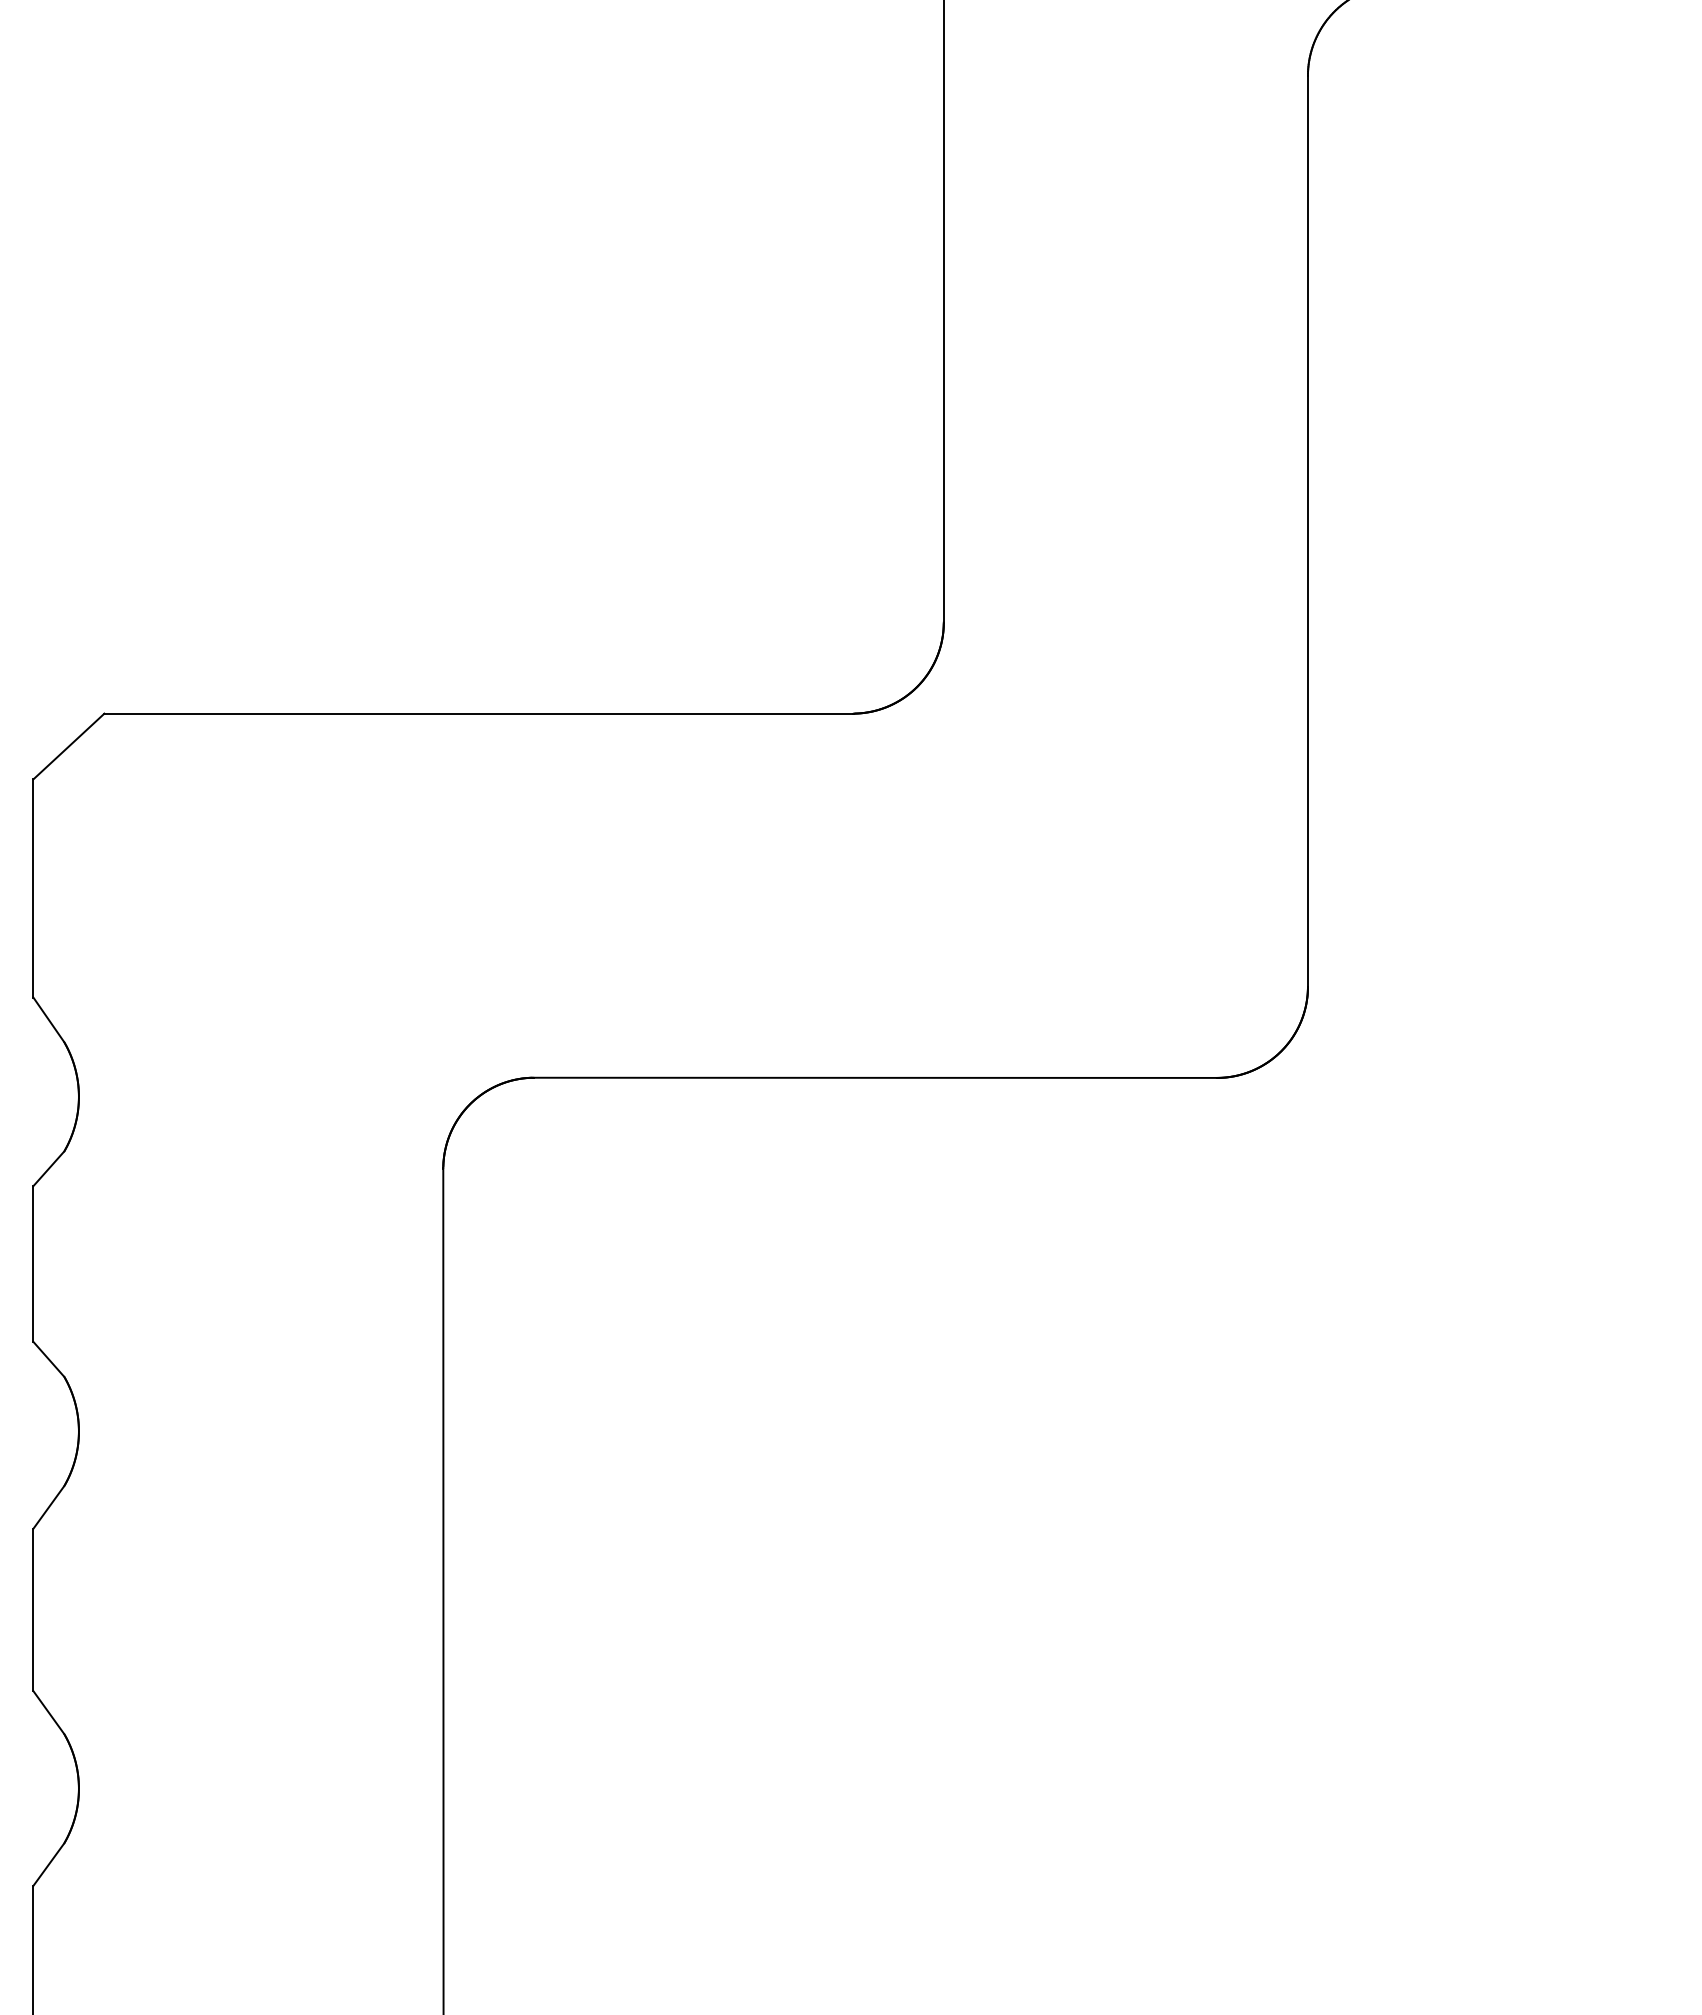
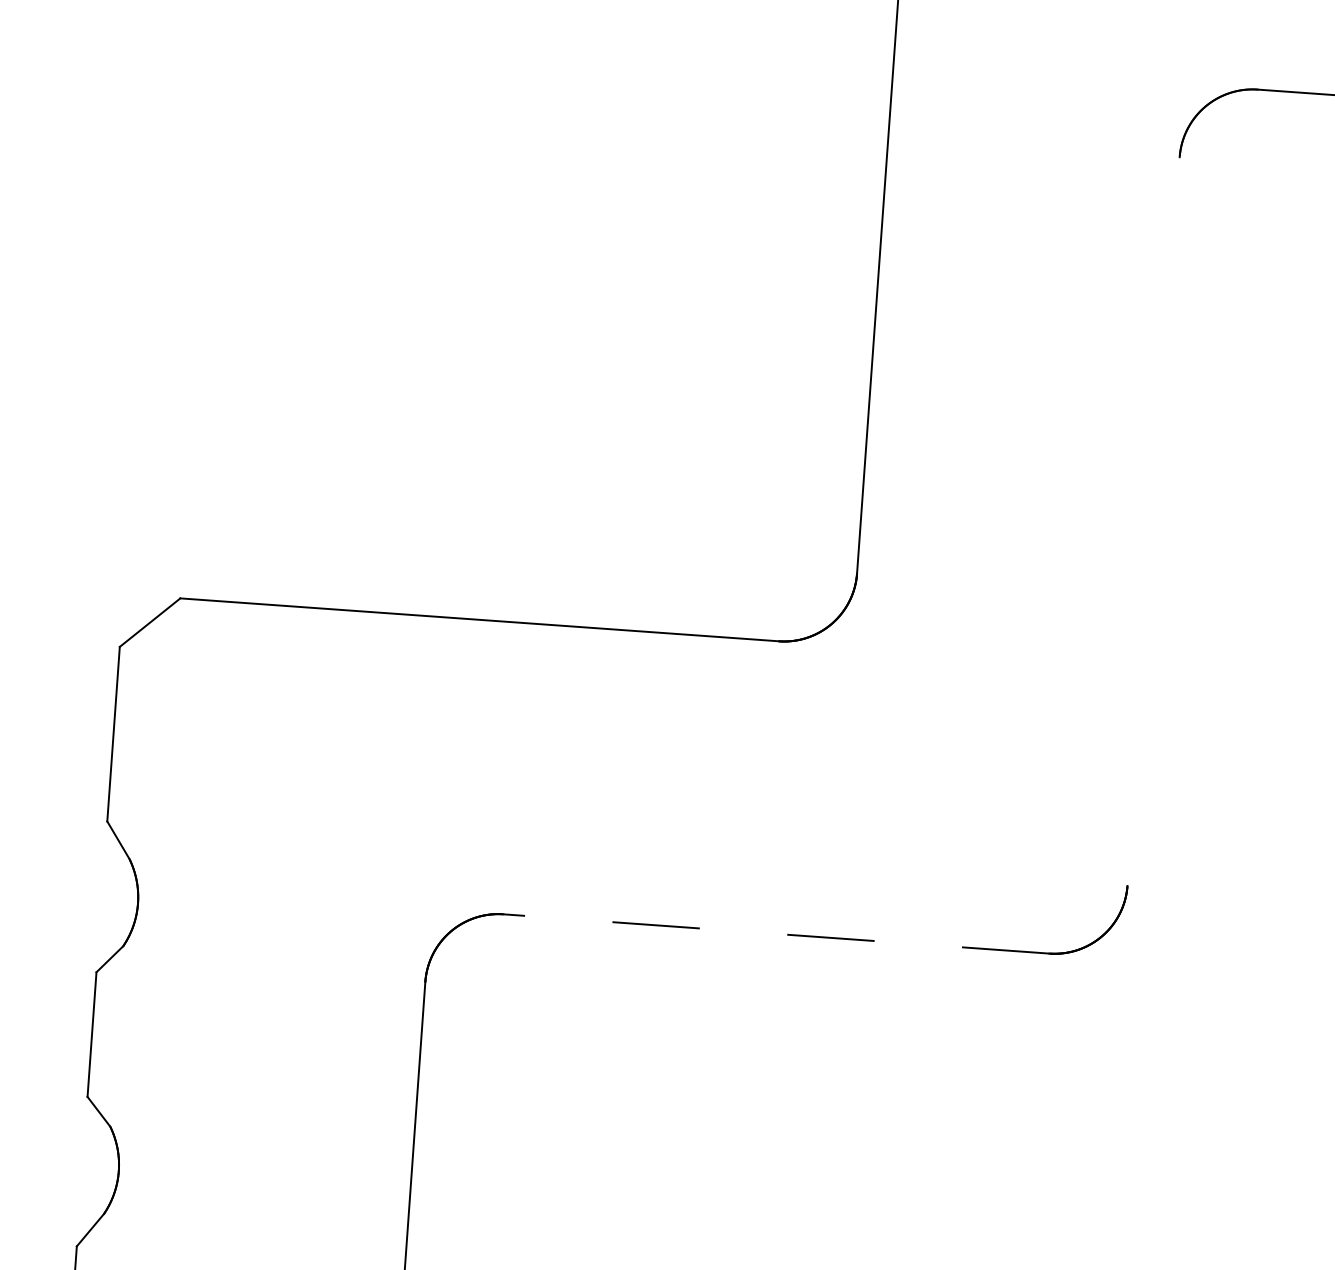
line: (1307, 530) -> (1153, 520), removed
line: (875, 1077) -> (776, 933), solid -> dashed

